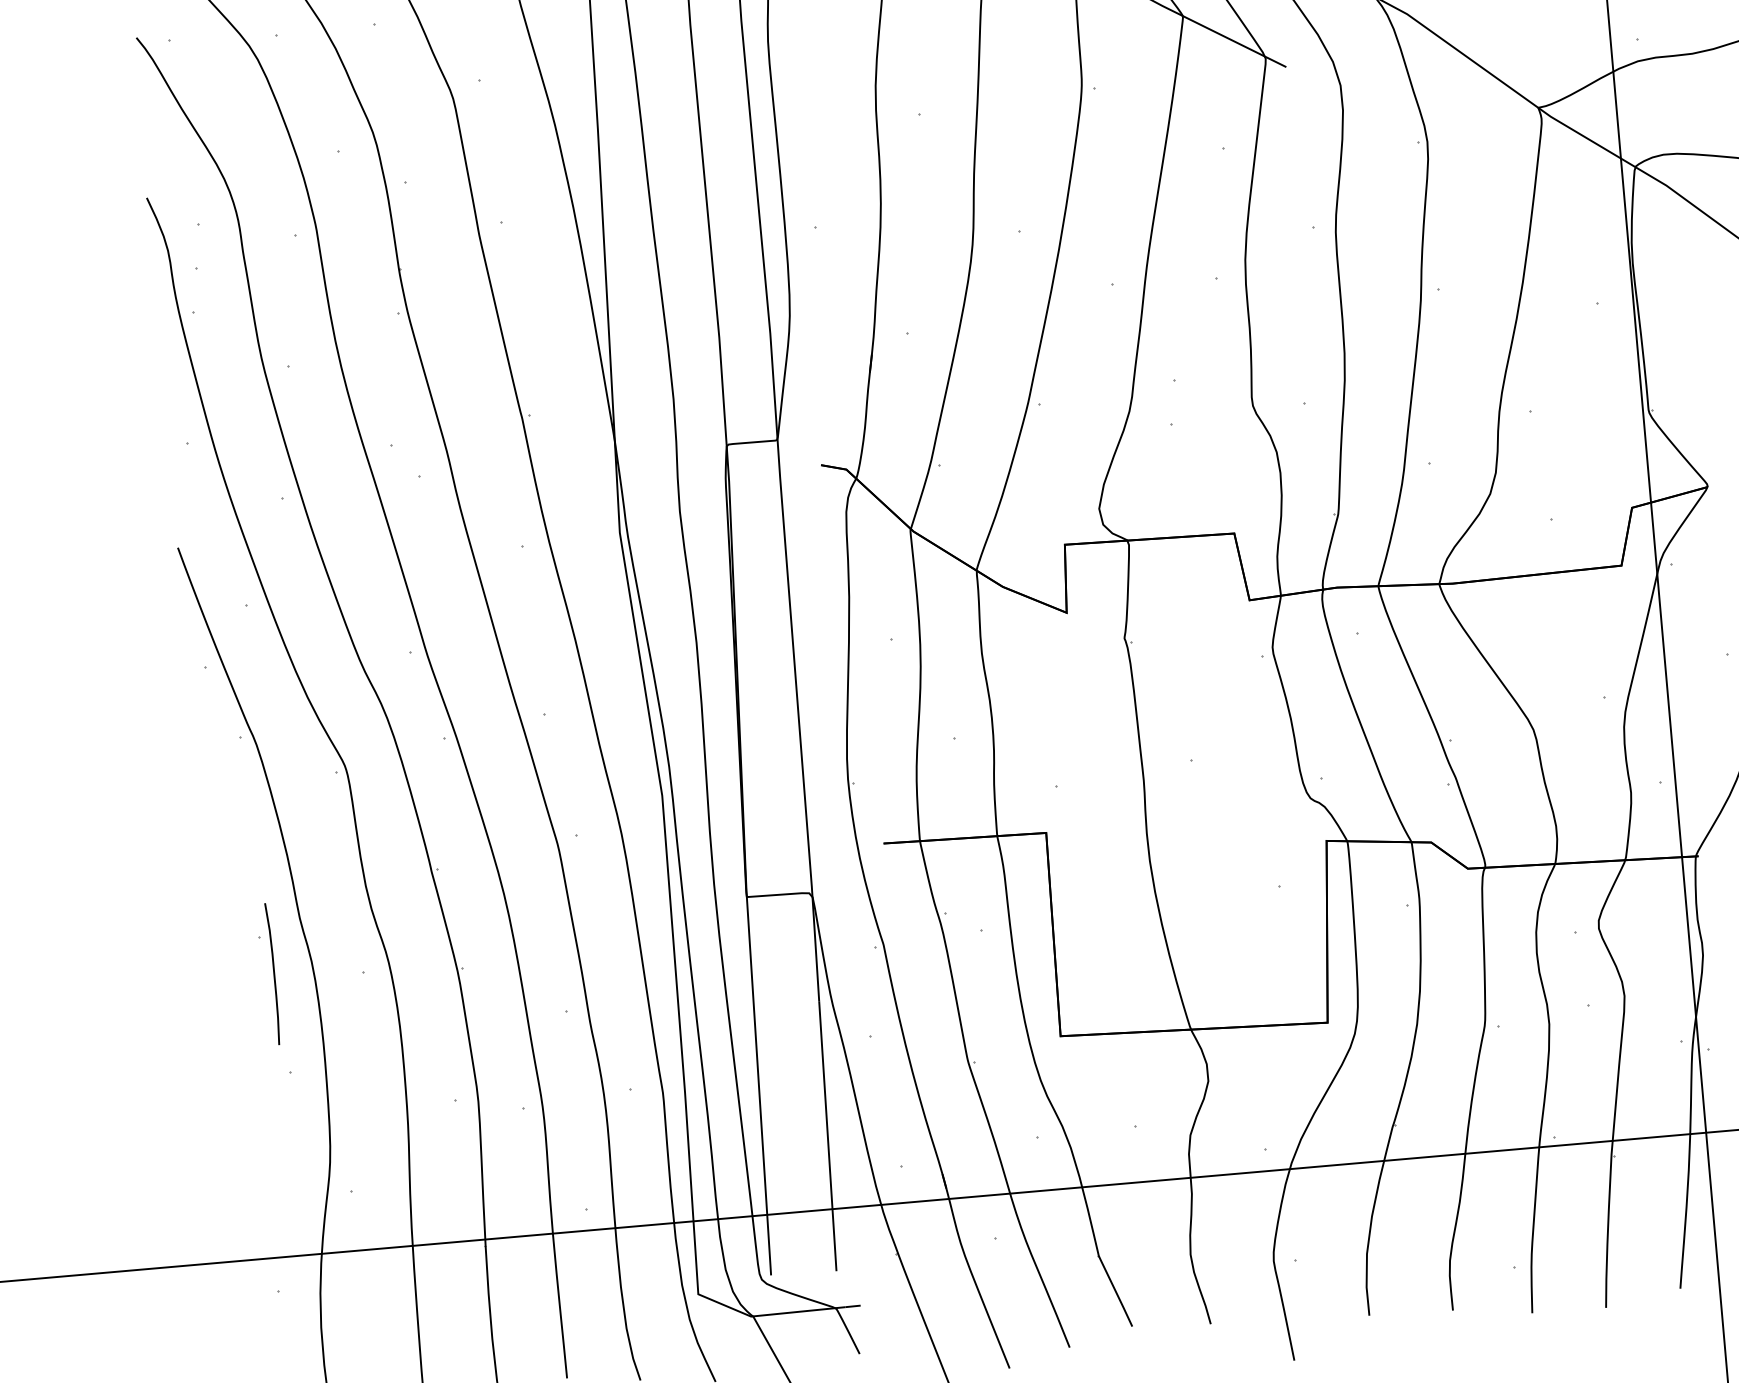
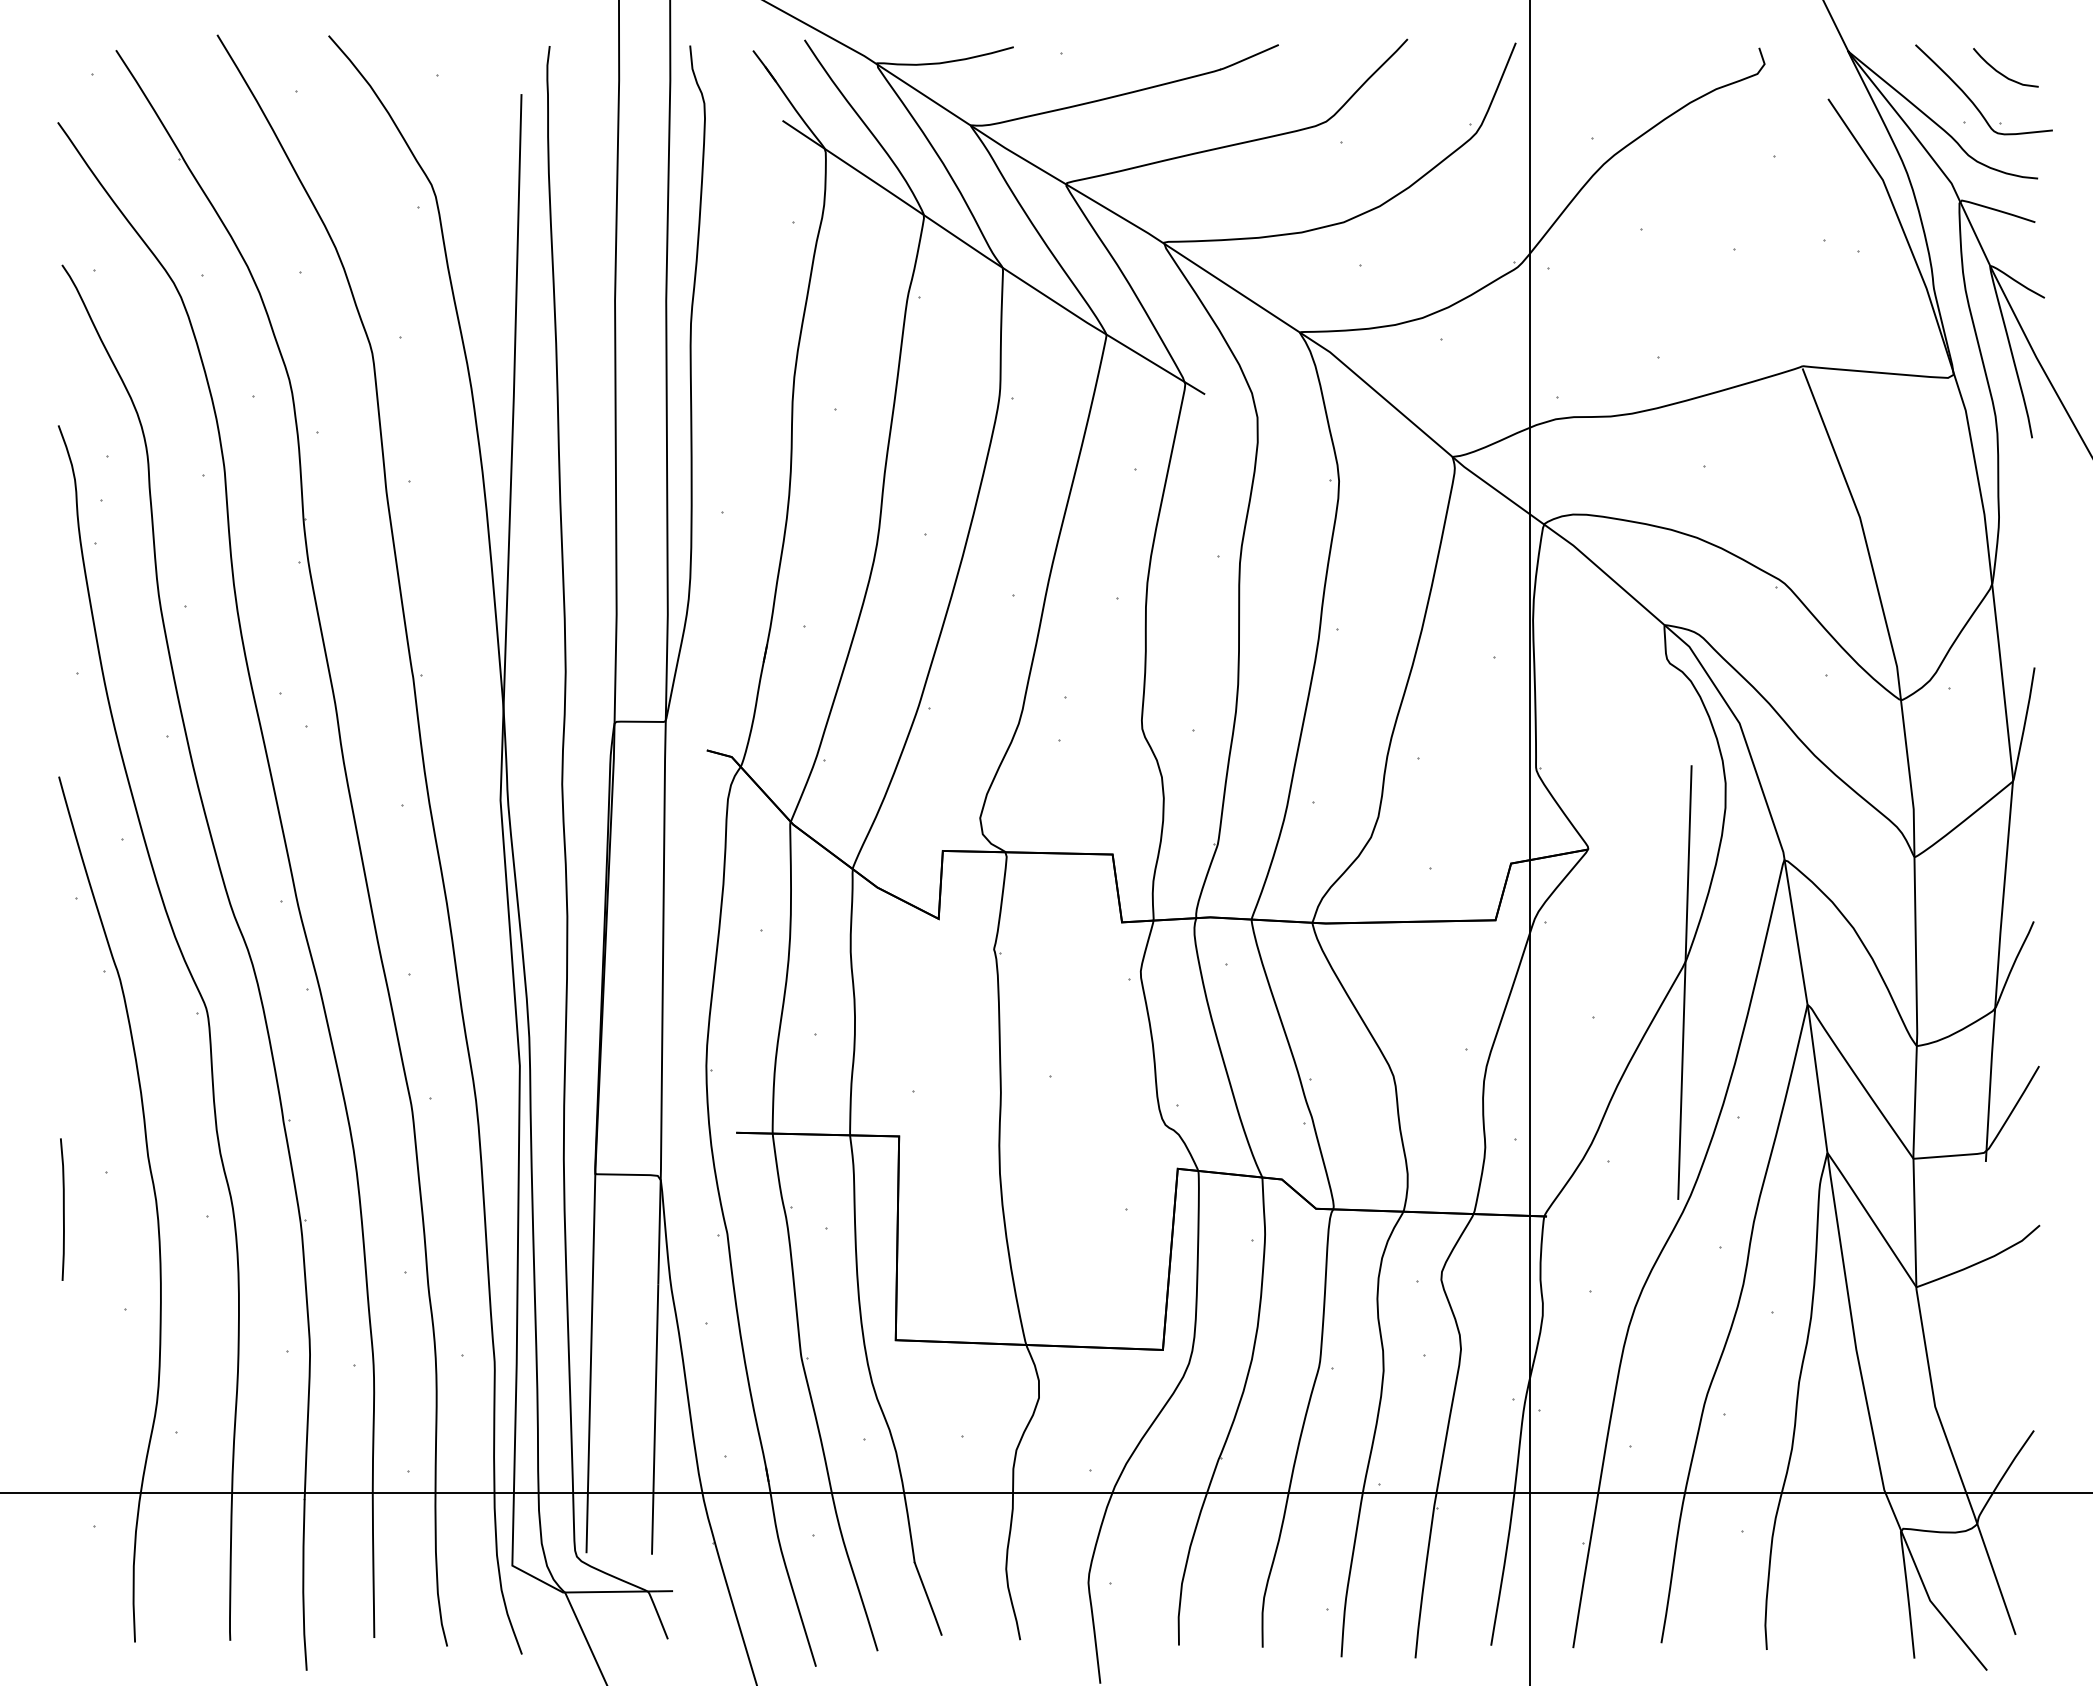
curve: (273, 973) -> (63, 1209), moved

